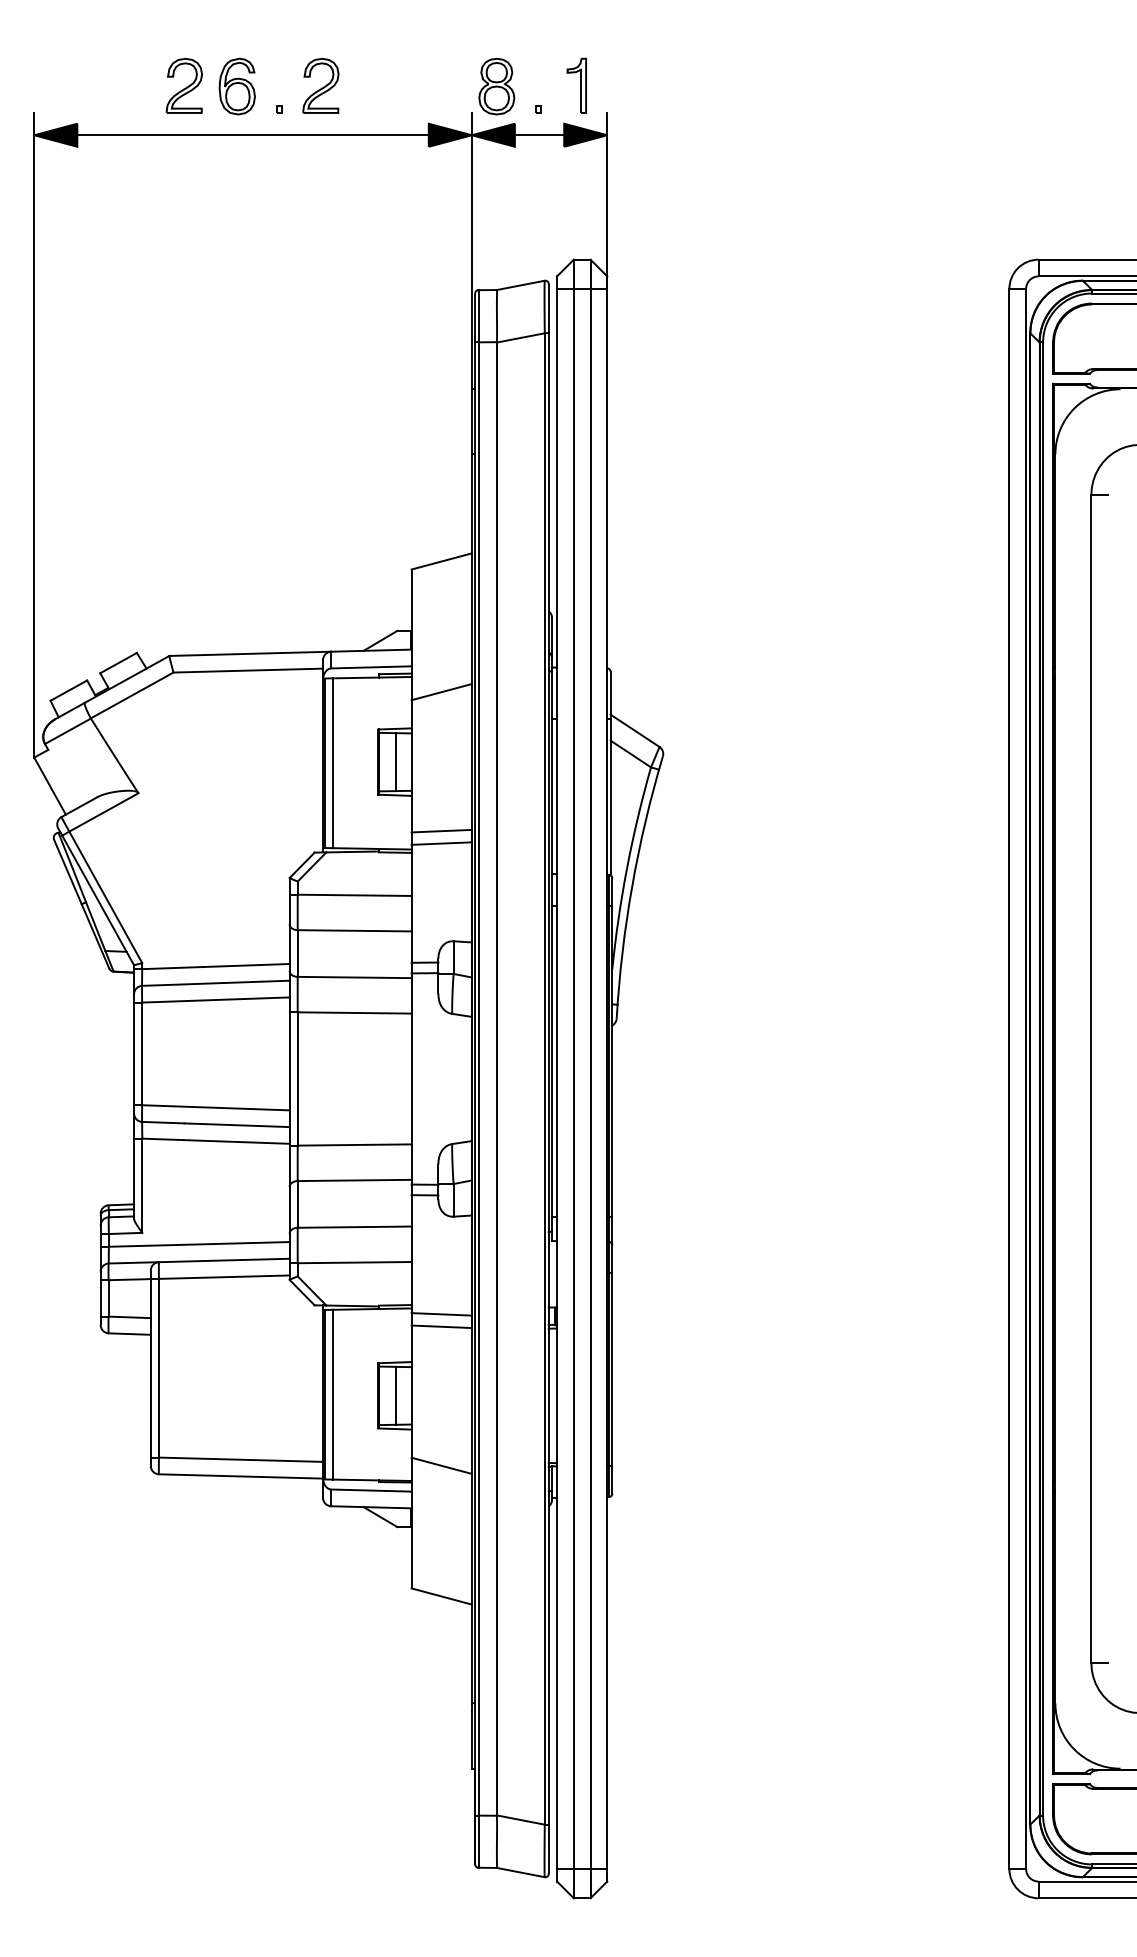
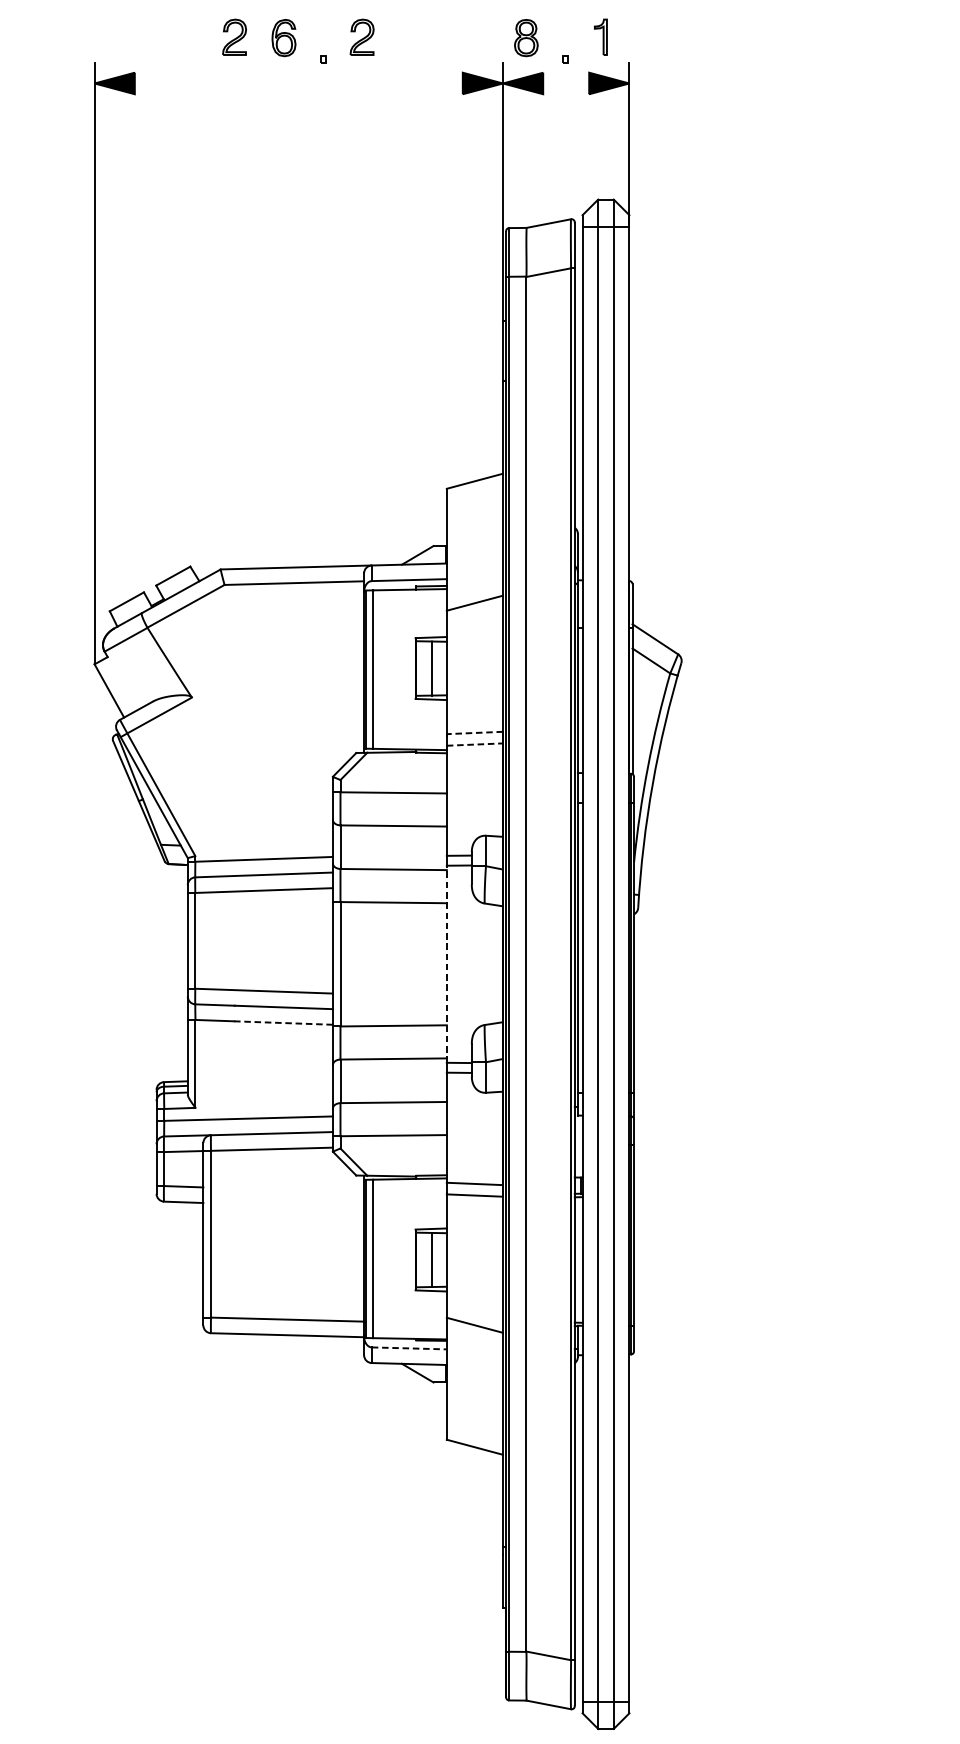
part: (183, 85) -> (233, 37), size x0.7
part: (320, 85) -> (361, 37), size x0.7
part: (576, 85) -> (600, 37), size x0.7
part: (236, 86) -> (283, 37), size x0.7
part: (496, 86) -> (526, 37), size x0.7
line: (252, 135) -> (298, 83), removed
line: (539, 135) -> (566, 83), removed
line: (441, 831) -> (474, 733), solid -> dashed
line: (442, 843) -> (475, 744), solid -> dashed
line: (411, 1078) -> (446, 963), solid -> dashed
line: (236, 1141) -> (283, 1022), solid -> dashed
line: (371, 1490) -> (409, 1348), solid -> dashed

